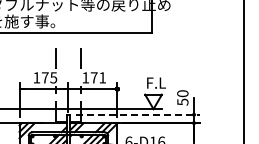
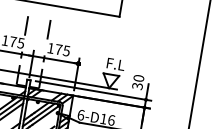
text: (102, 77) -> (66, 50), 171 -> 175
text: (182, 101) -> (137, 85), 50 -> 30
line: (137, 114) -> (93, 90), dashed -> solid

